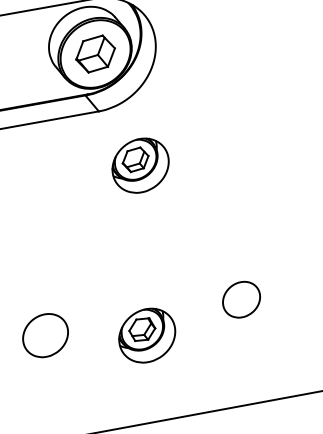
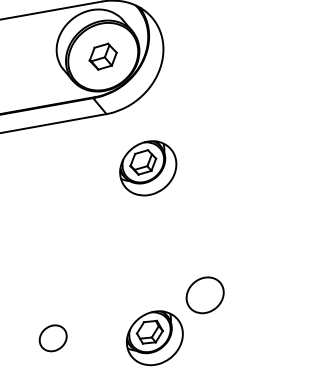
part: (95, 53) -> (103, 56), size x0.7
part: (241, 299) -> (205, 295), moved
part: (45, 335) -> (53, 338), size x0.6

